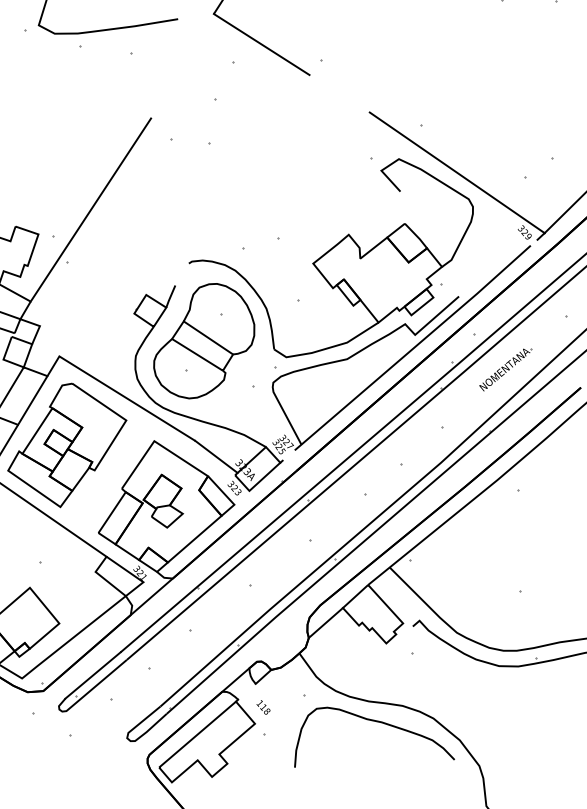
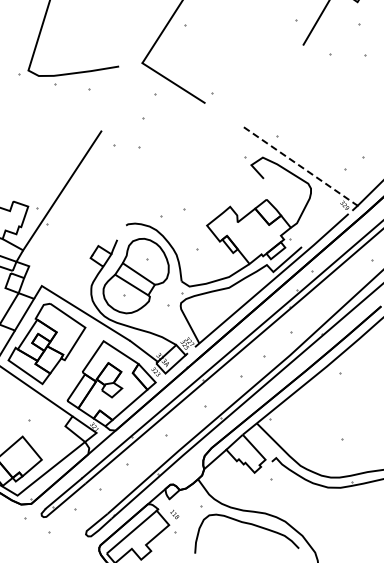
line: (458, 172) -> (301, 166), solid -> dashed
part: (505, 369) -> (332, 294), removed

